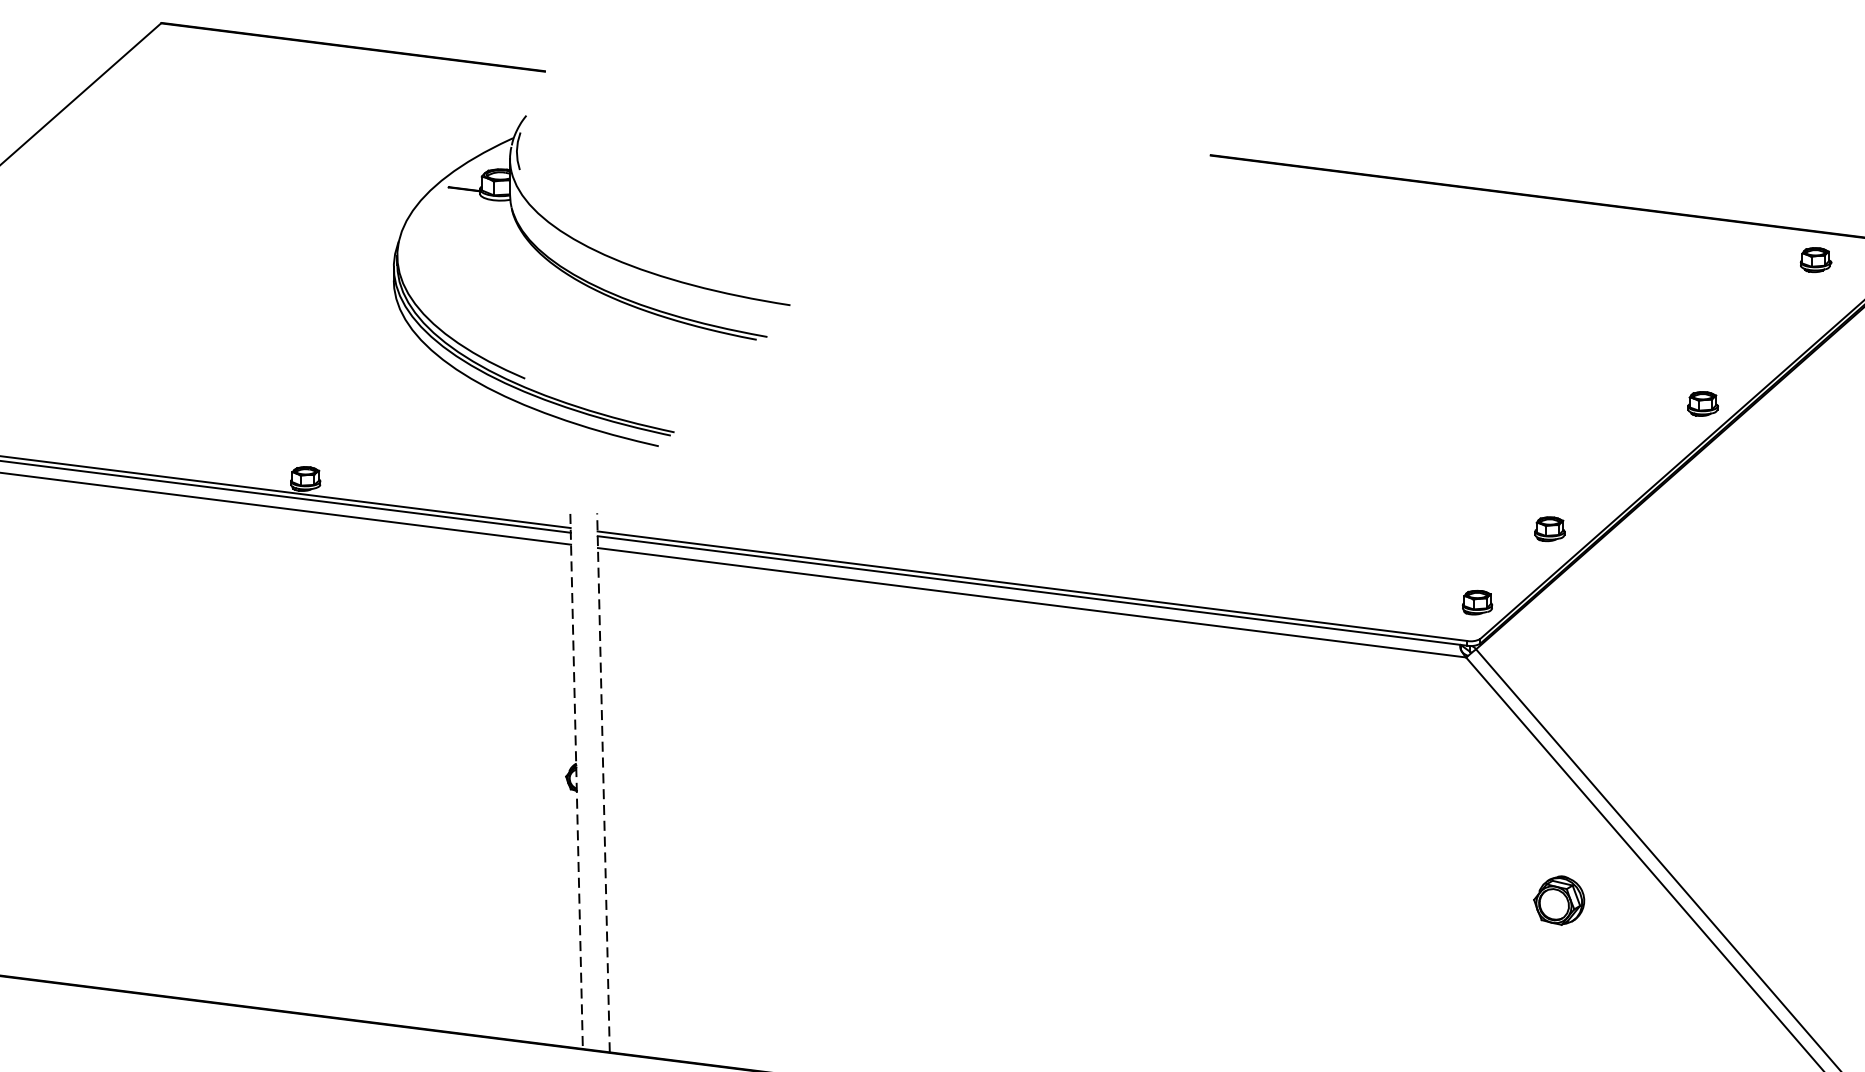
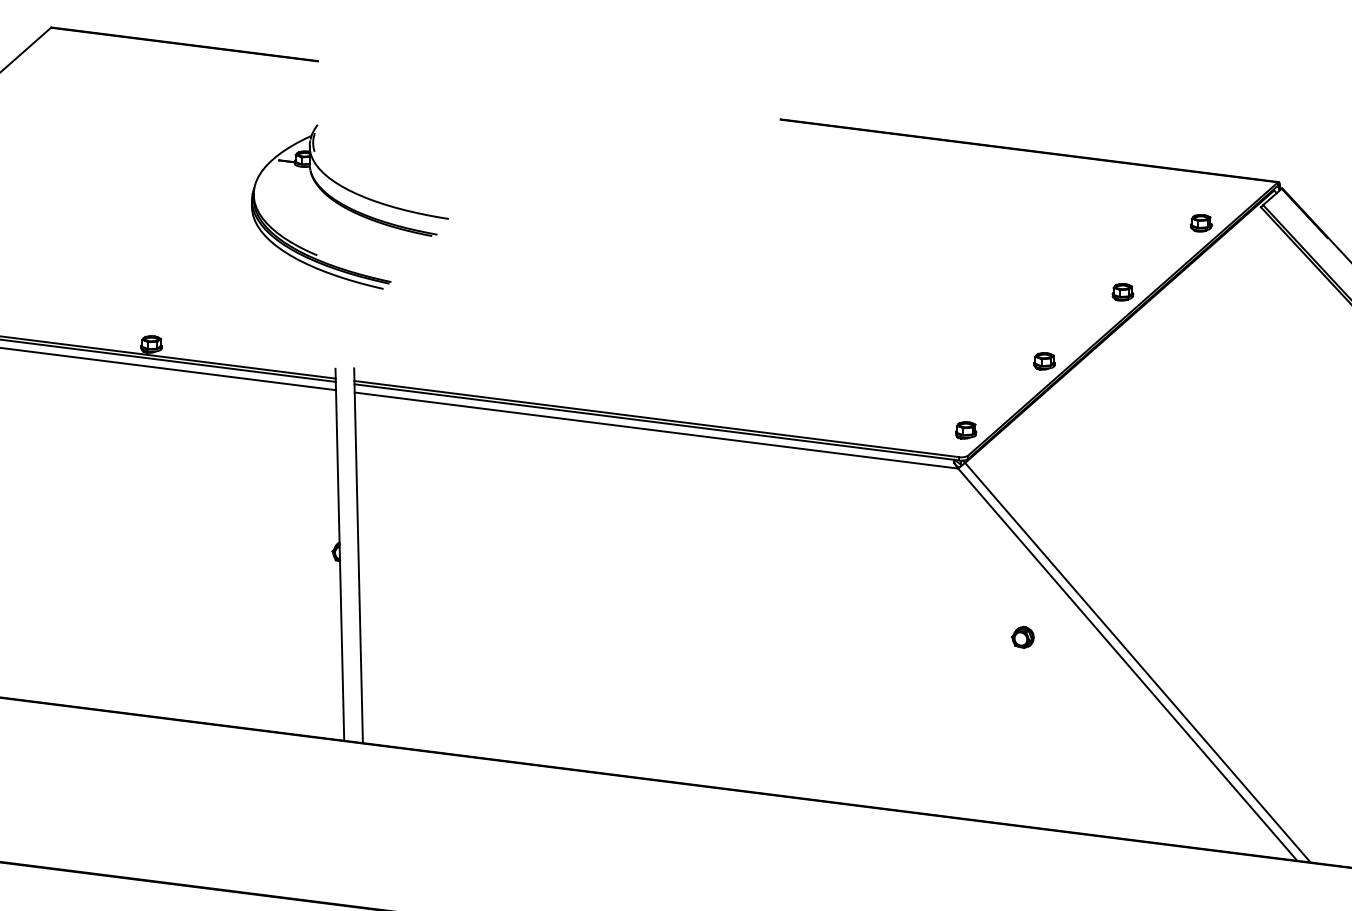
part: (1816, 260) -> (1201, 223), moved
part: (590, 280) -> (349, 206), size x0.71
part: (1549, 529) -> (1044, 361), moved
line: (576, 782) -> (339, 555), dashed -> solid
line: (603, 782) -> (358, 555), dashed -> solid
part: (1558, 898) -> (1022, 636), size x0.62

